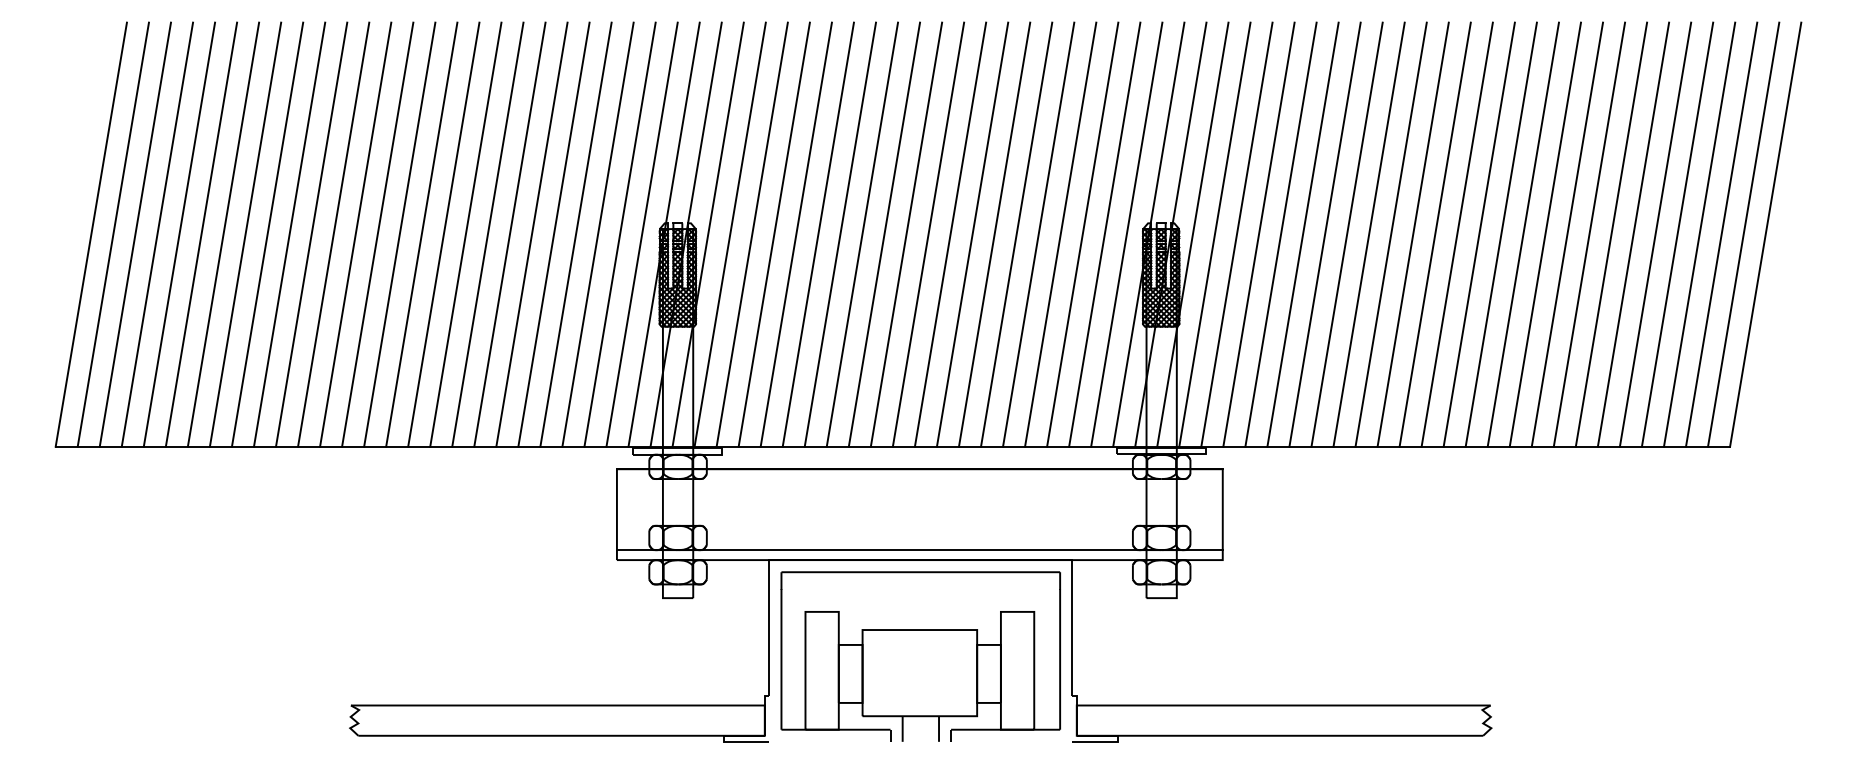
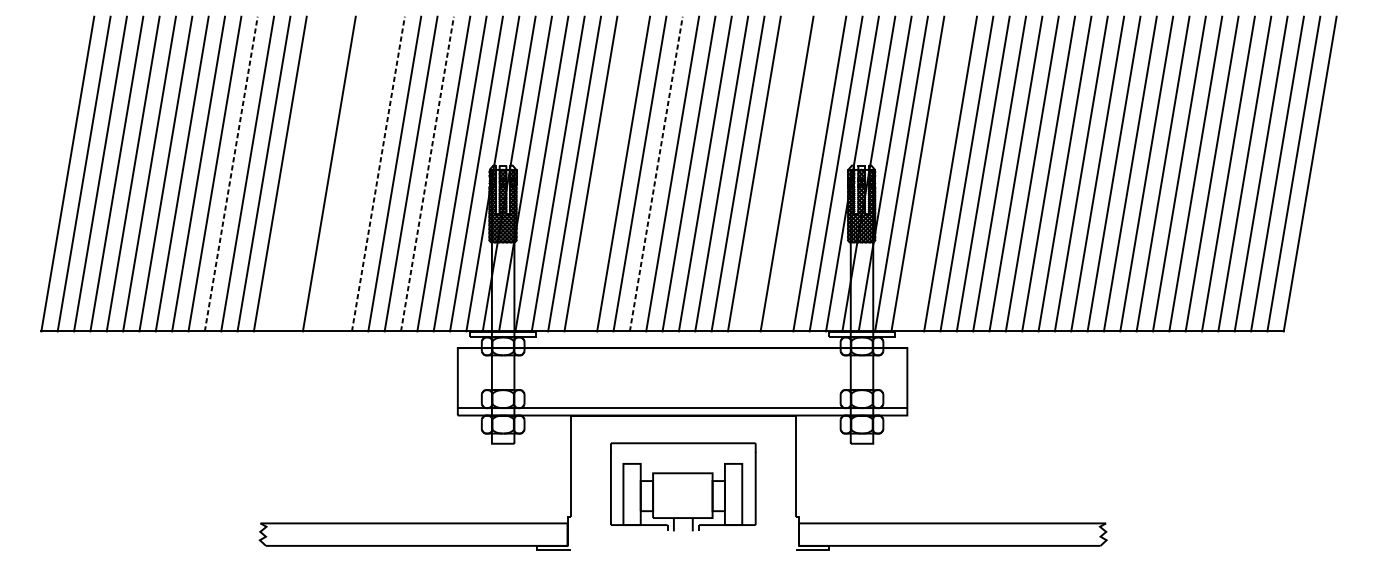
line: (311, 234) -> (231, 173), solid -> dashed
line: (399, 234) -> (296, 173), removed
line: (421, 234) -> (312, 173), removed
line: (465, 234) -> (345, 173), removed
line: (487, 234) -> (361, 173), removed
line: (509, 234) -> (378, 173), solid -> dashed
line: (576, 234) -> (427, 173), solid -> dashed
line: (817, 234) -> (606, 173), removed
line: (884, 234) -> (656, 173), solid -> dashed
line: (1038, 234) -> (770, 173), removed
line: (1082, 234) -> (803, 173), removed
line: (1258, 234) -> (933, 173), removed
part: (920, 656) -> (683, 487), size x0.7

